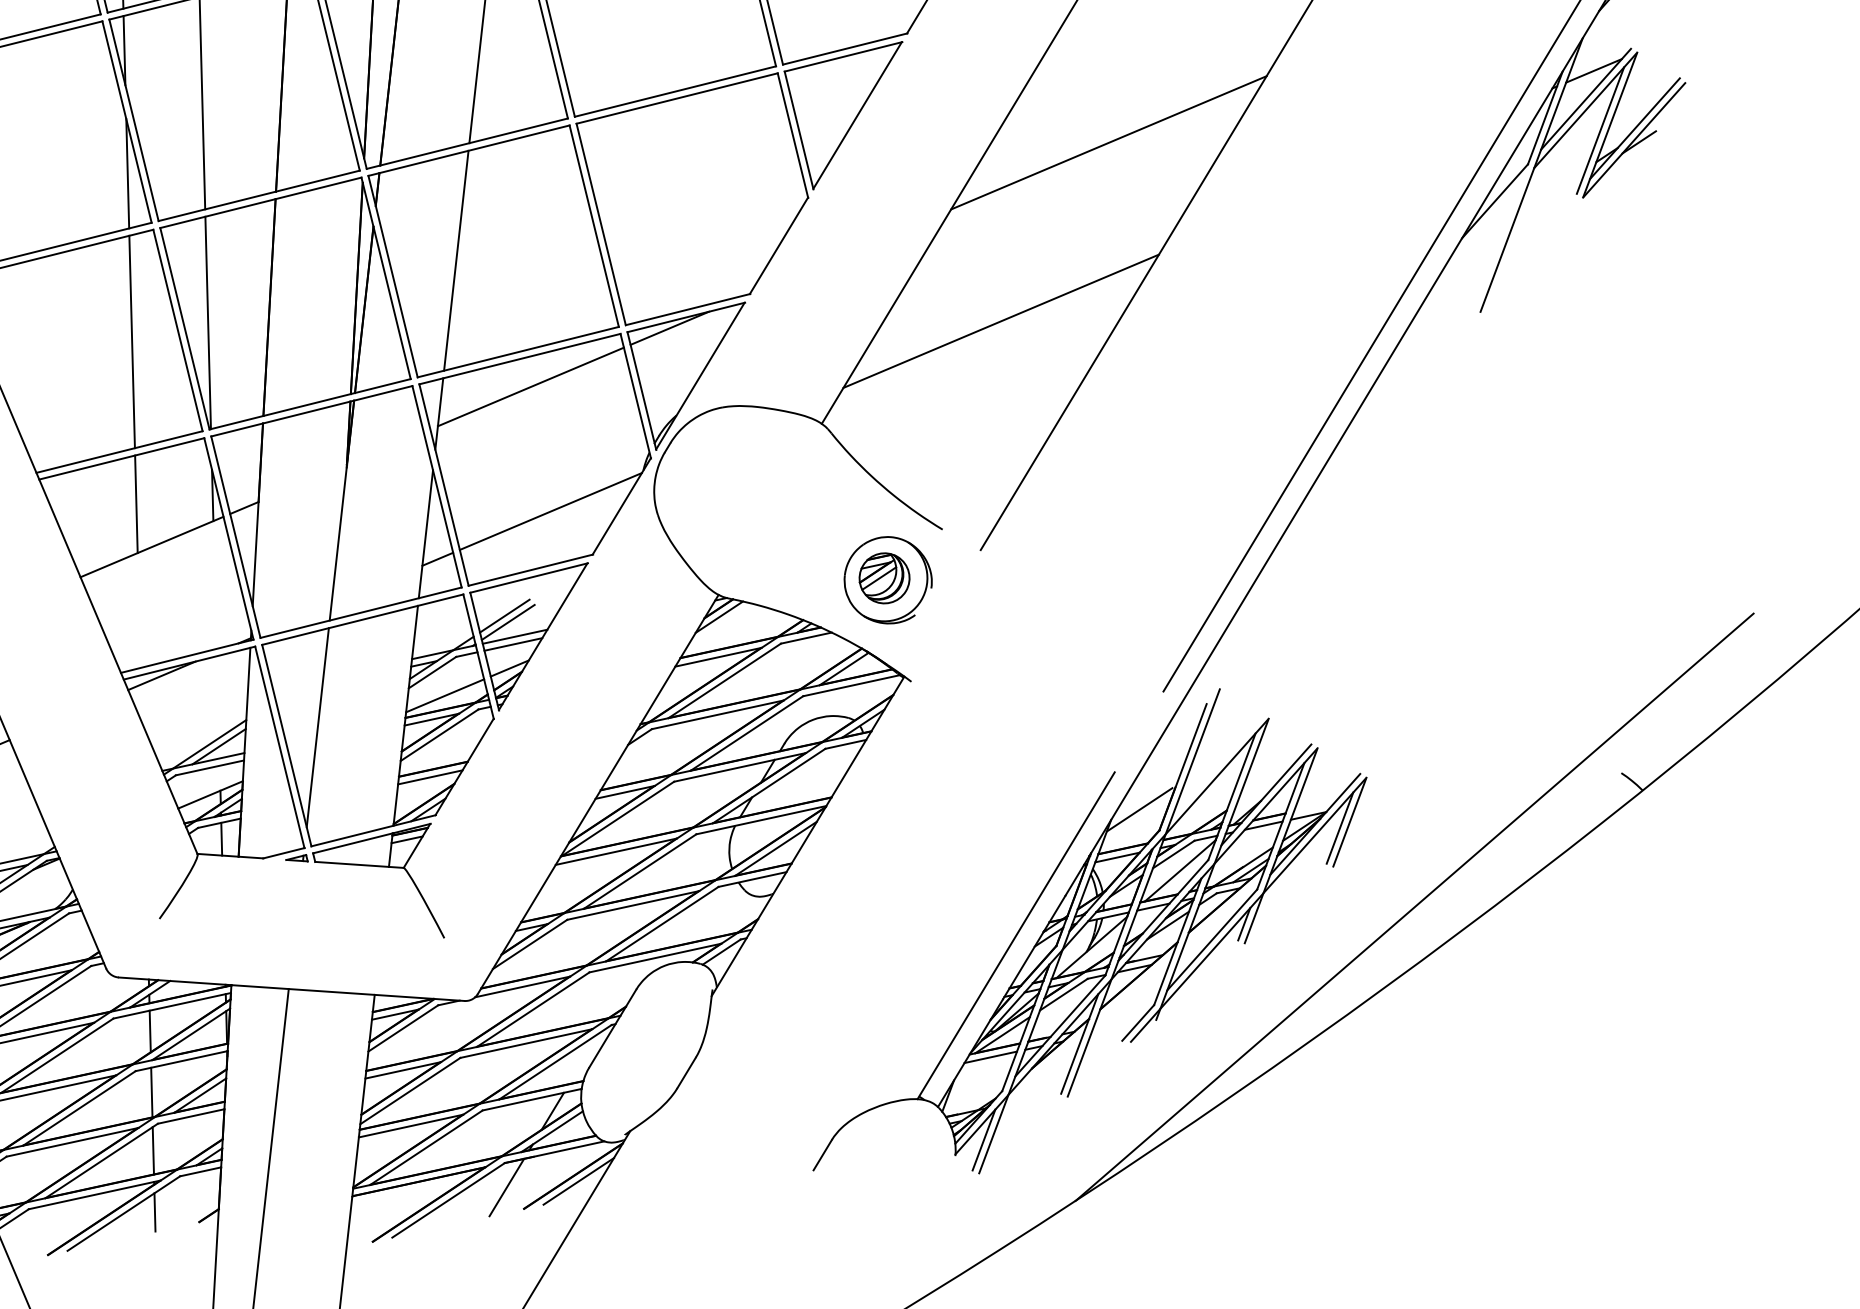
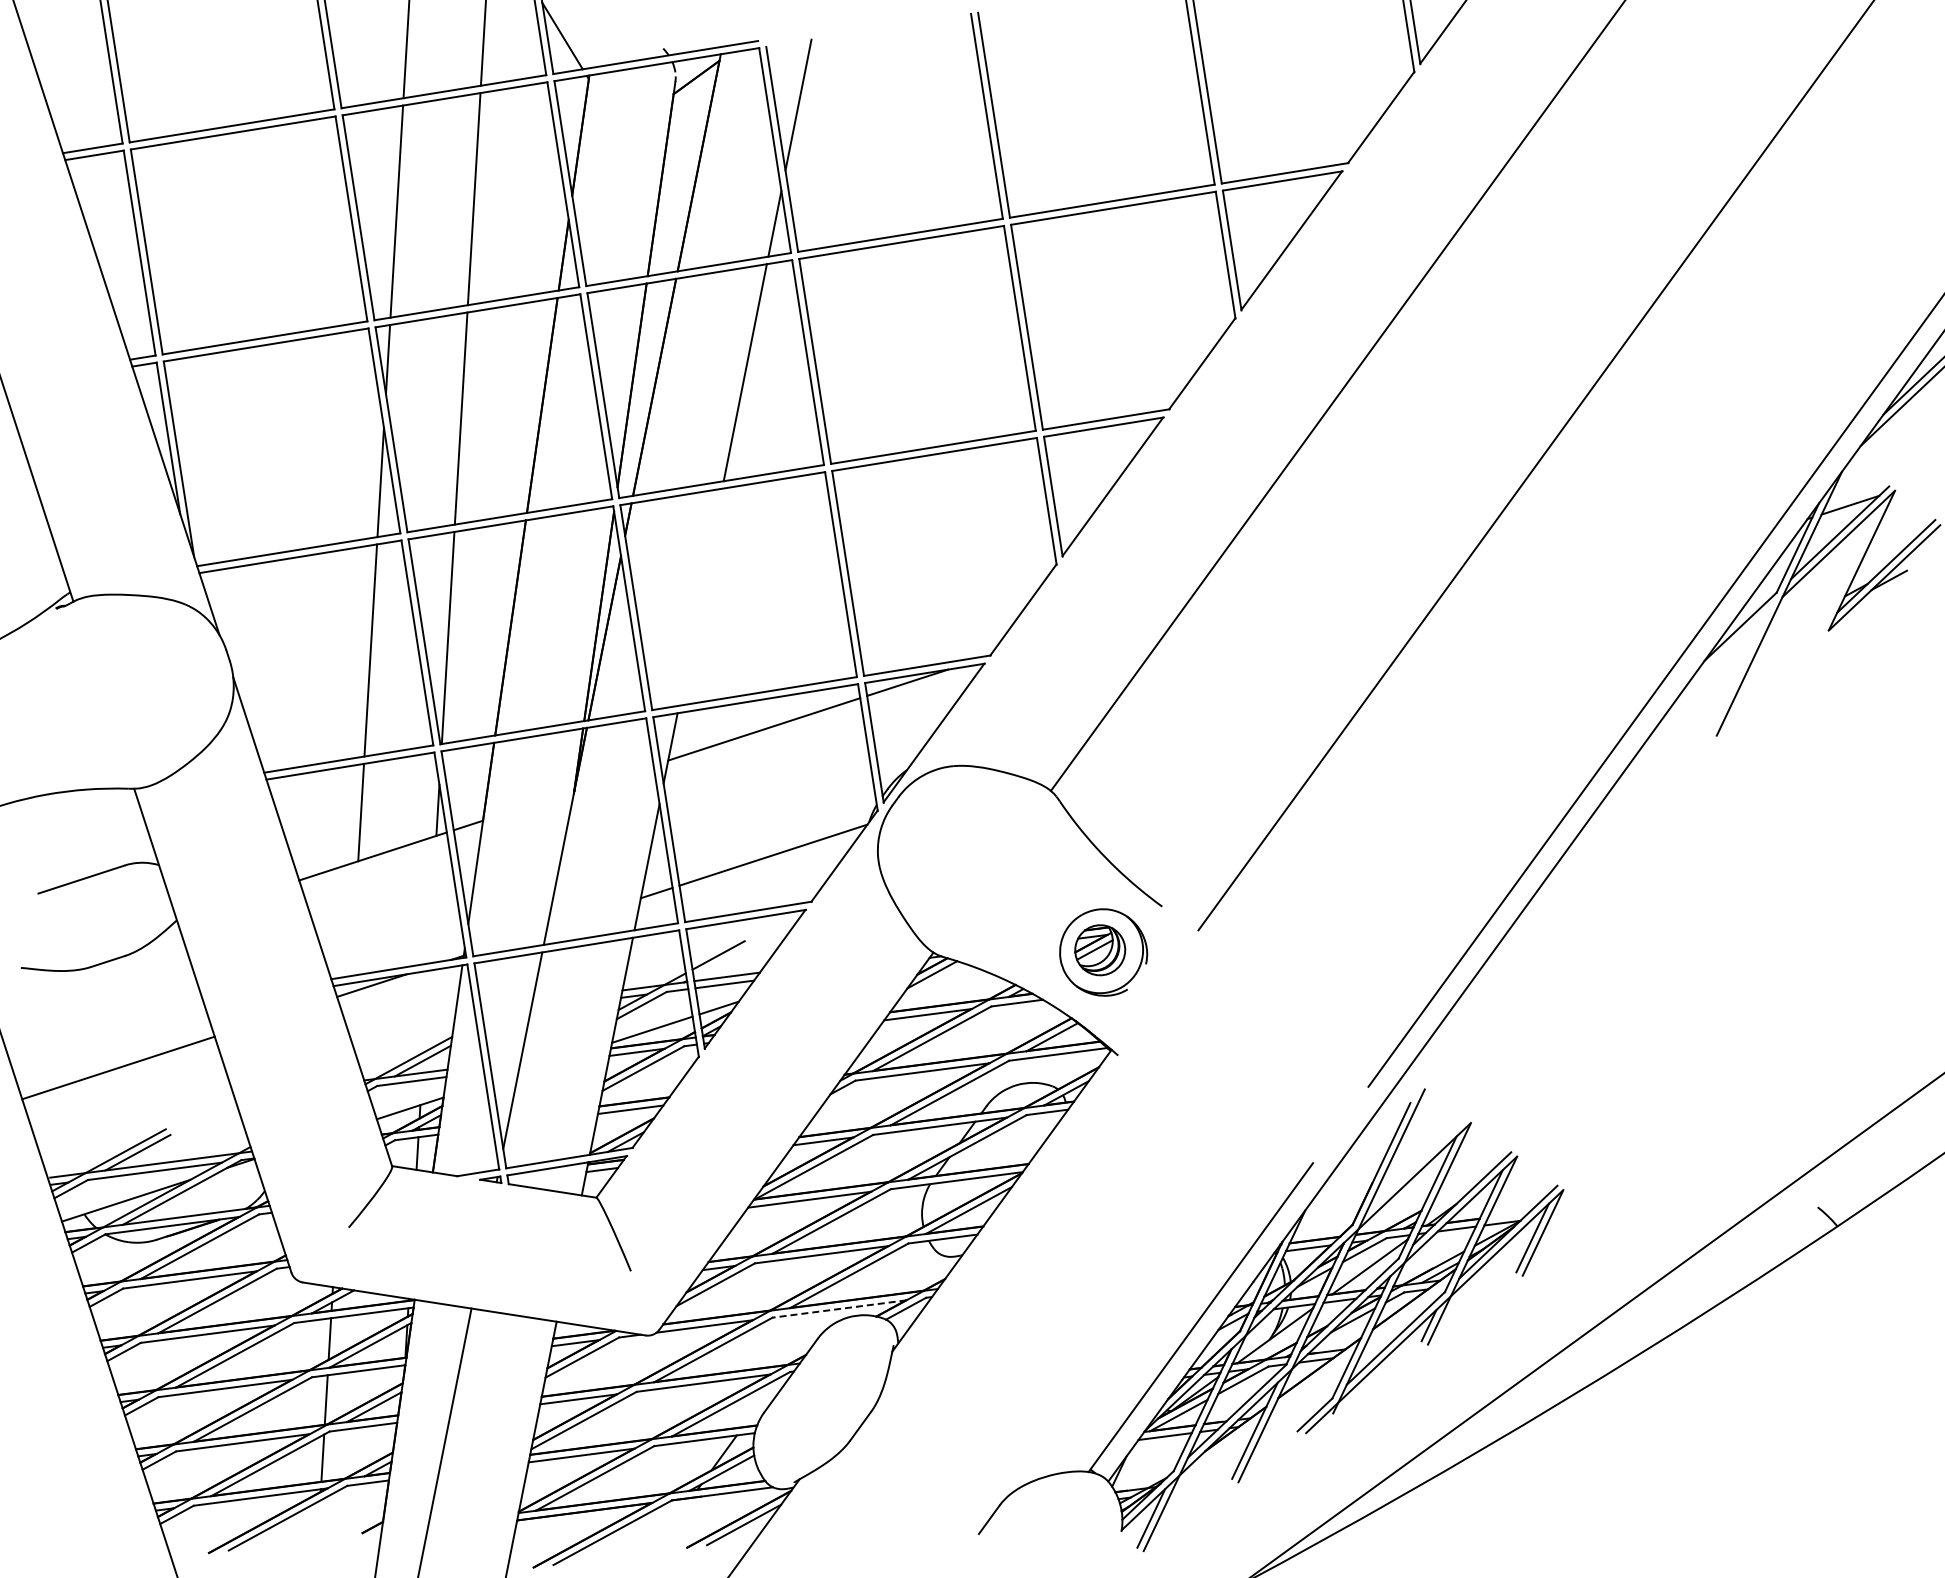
line: (1600, 130) -> (1851, 565), removed
line: (1108, 142) -> (1360, 535), removed
line: (456, 260) -> (700, 596), removed
line: (1001, 321) -> (1238, 704), removed
line: (508, 621) -> (721, 961), removed
line: (1139, 809) -> (1334, 1202), removed
line: (655, 958) -> (839, 1309), solid -> dashed
line: (506, 1187) -> (671, 1524), removed
line: (155, 1212) -> (319, 1519), removed

